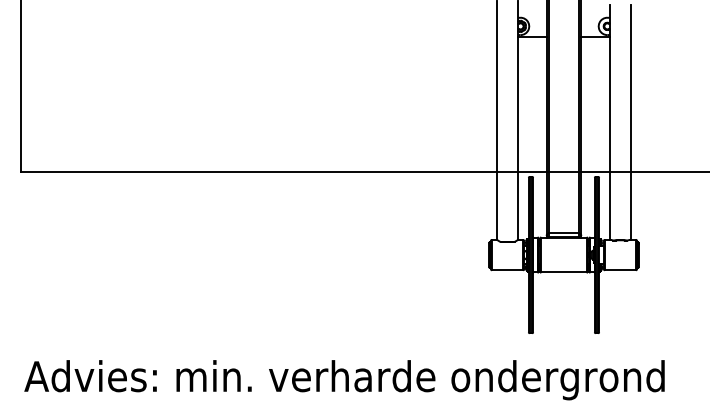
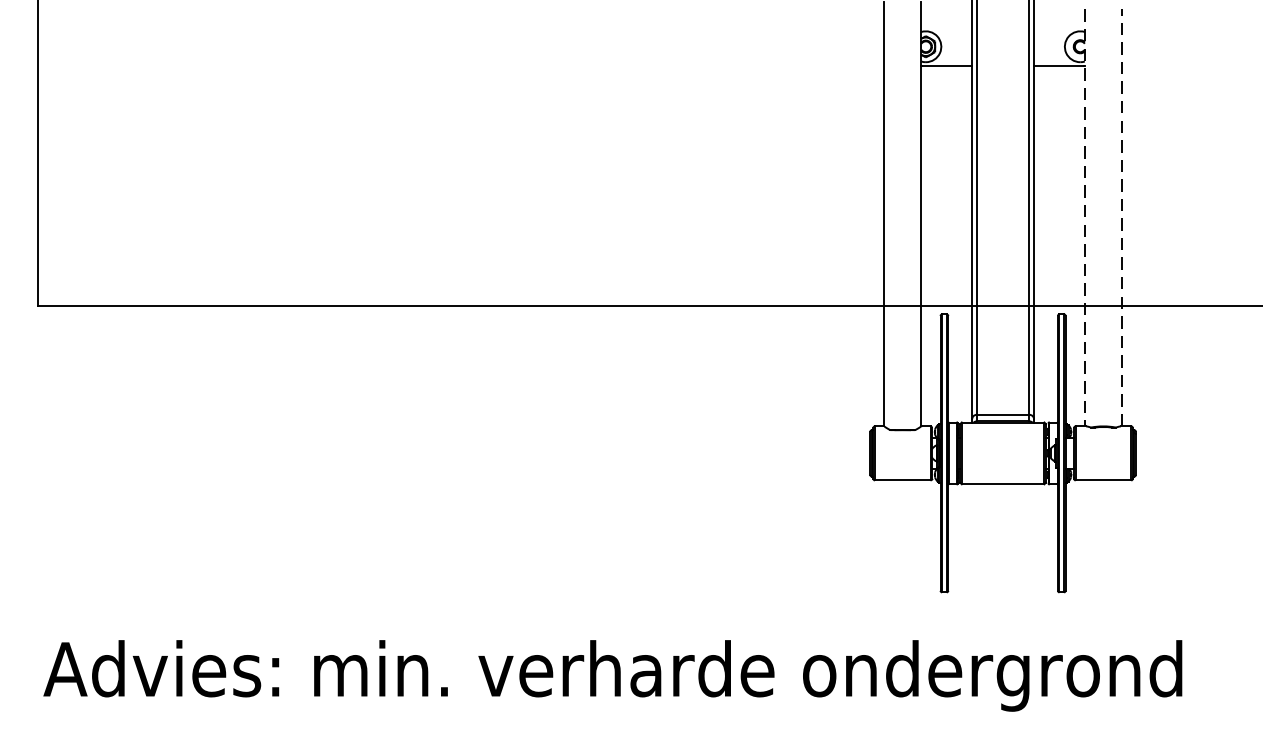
line: (630, 122) -> (1121, 217), solid -> dashed
line: (609, 123) -> (1084, 219), solid -> dashed

